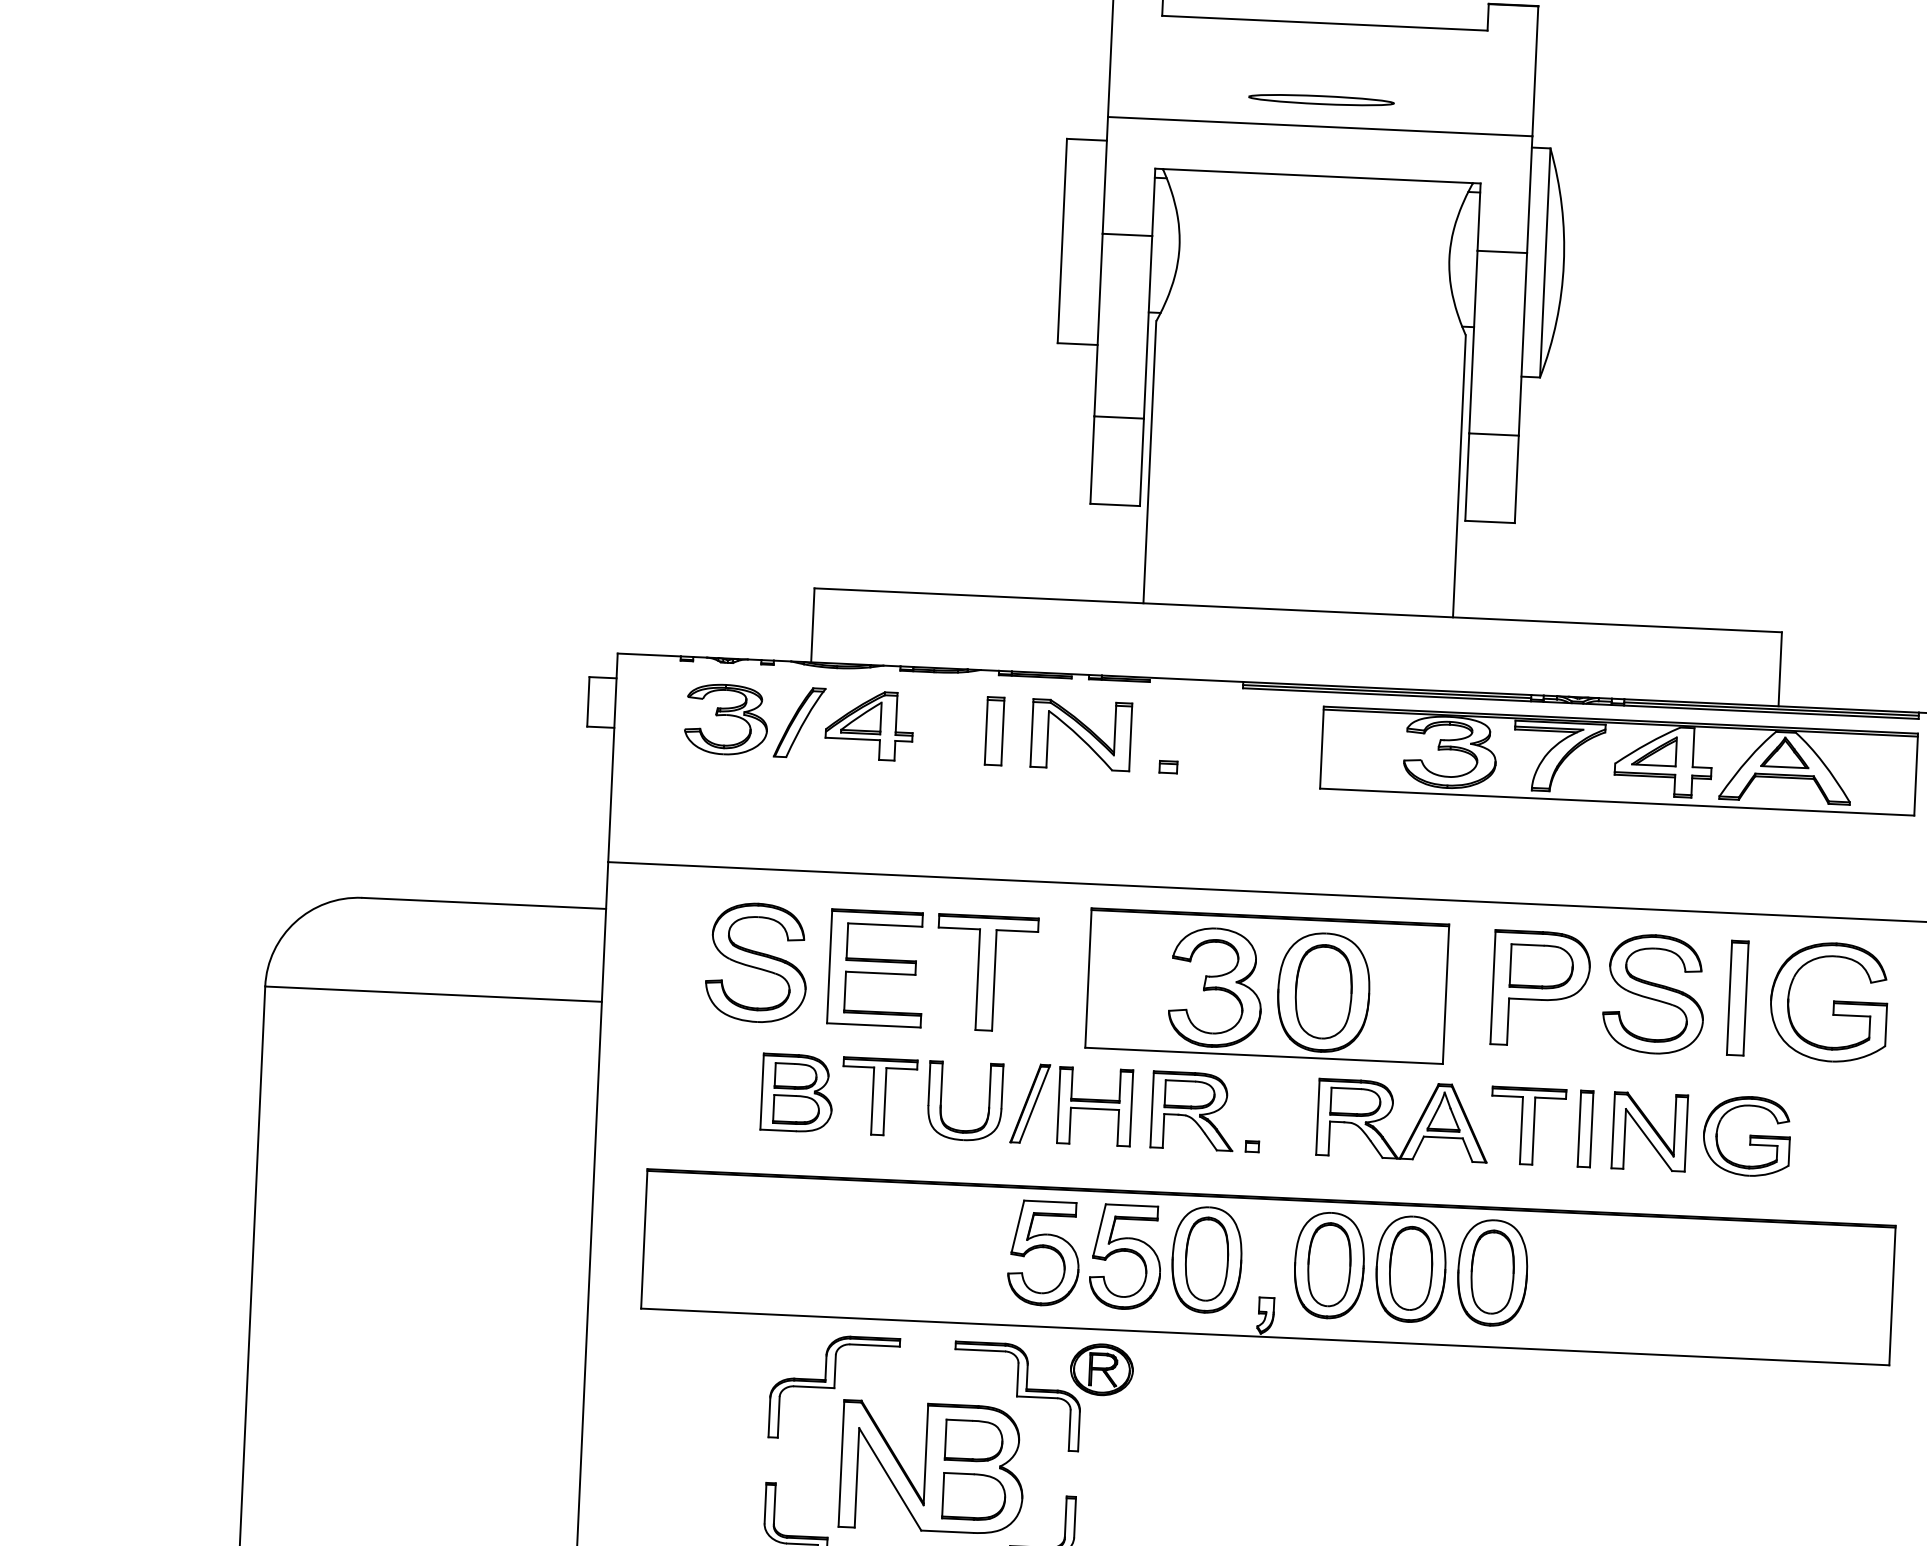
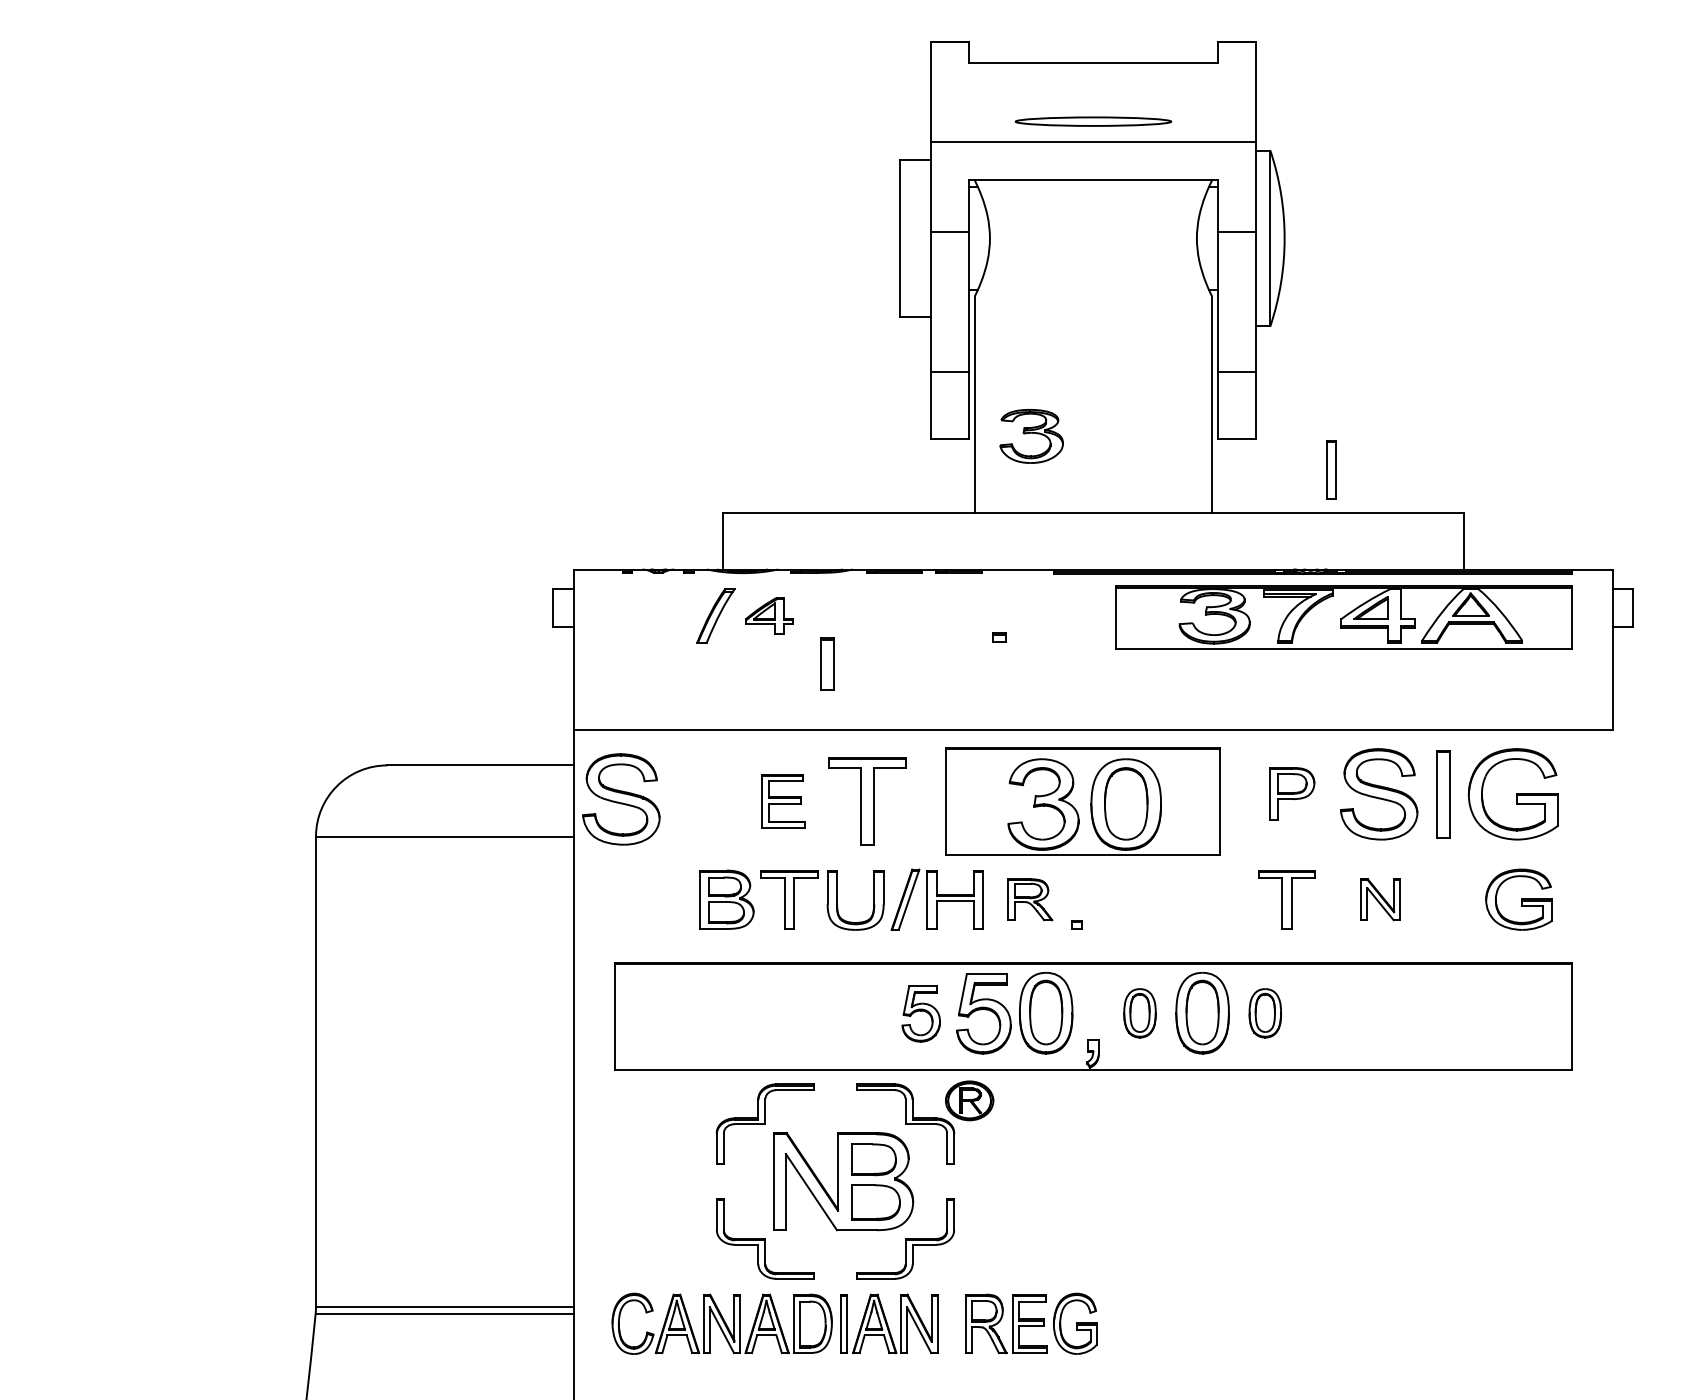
part: (1321, 99) -> (1093, 121), size x1.4
part: (726, 719) -> (1031, 436), moved
part: (869, 724) -> (769, 615), size x0.7
part: (994, 730) -> (827, 663), moved
part: (1080, 734) -> (931, 615), removed
part: (756, 962) -> (621, 799), moved
part: (875, 968) -> (782, 801), size x0.6
part: (1541, 988) -> (1292, 793), size x0.6
part: (1193, 1110) -> (1030, 899), size x0.7
part: (1416, 1123) -> (1201, 901), removed
part: (1585, 1128) -> (1331, 469), moved
part: (1649, 1131) -> (1380, 899), size x0.7
part: (1746, 1135) -> (1518, 899), moved
part: (1043, 1252) -> (920, 1013), size x0.7
part: (1328, 1265) -> (1139, 1013), size x0.6
part: (1492, 1273) -> (1265, 1013), size x0.6

